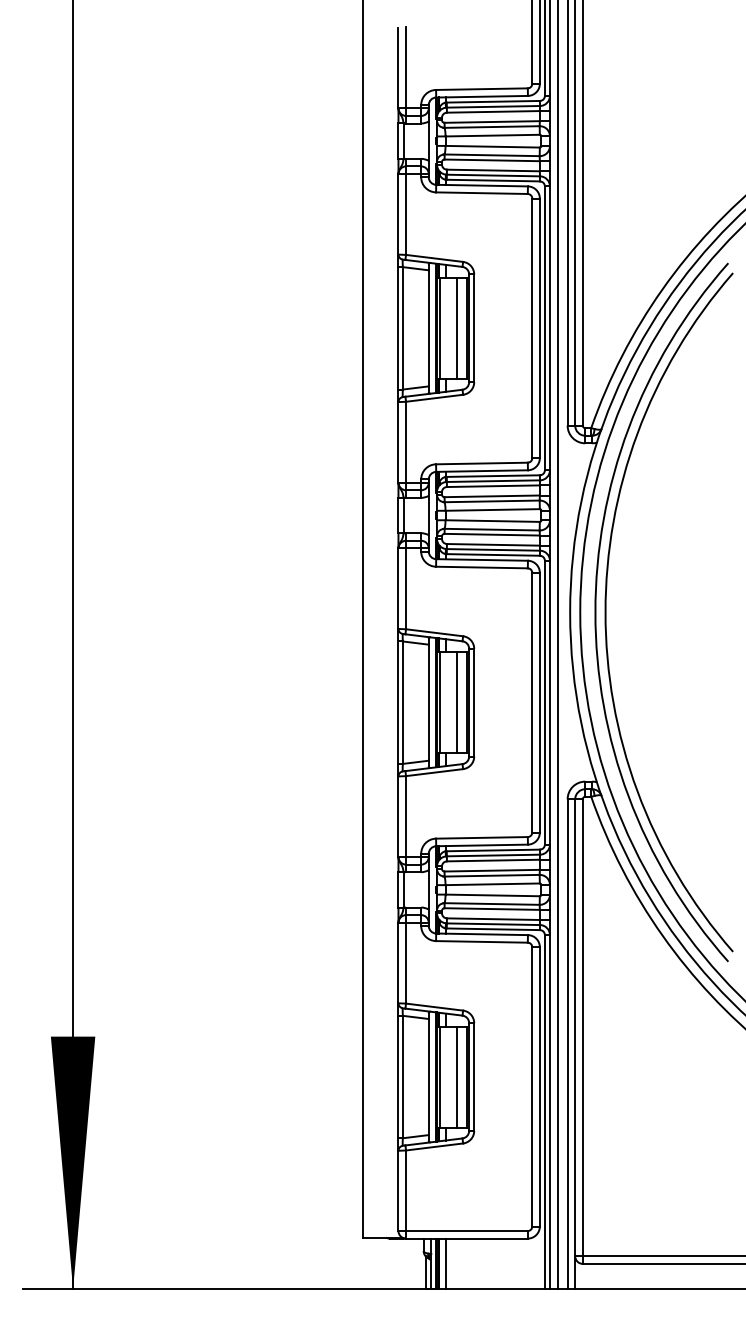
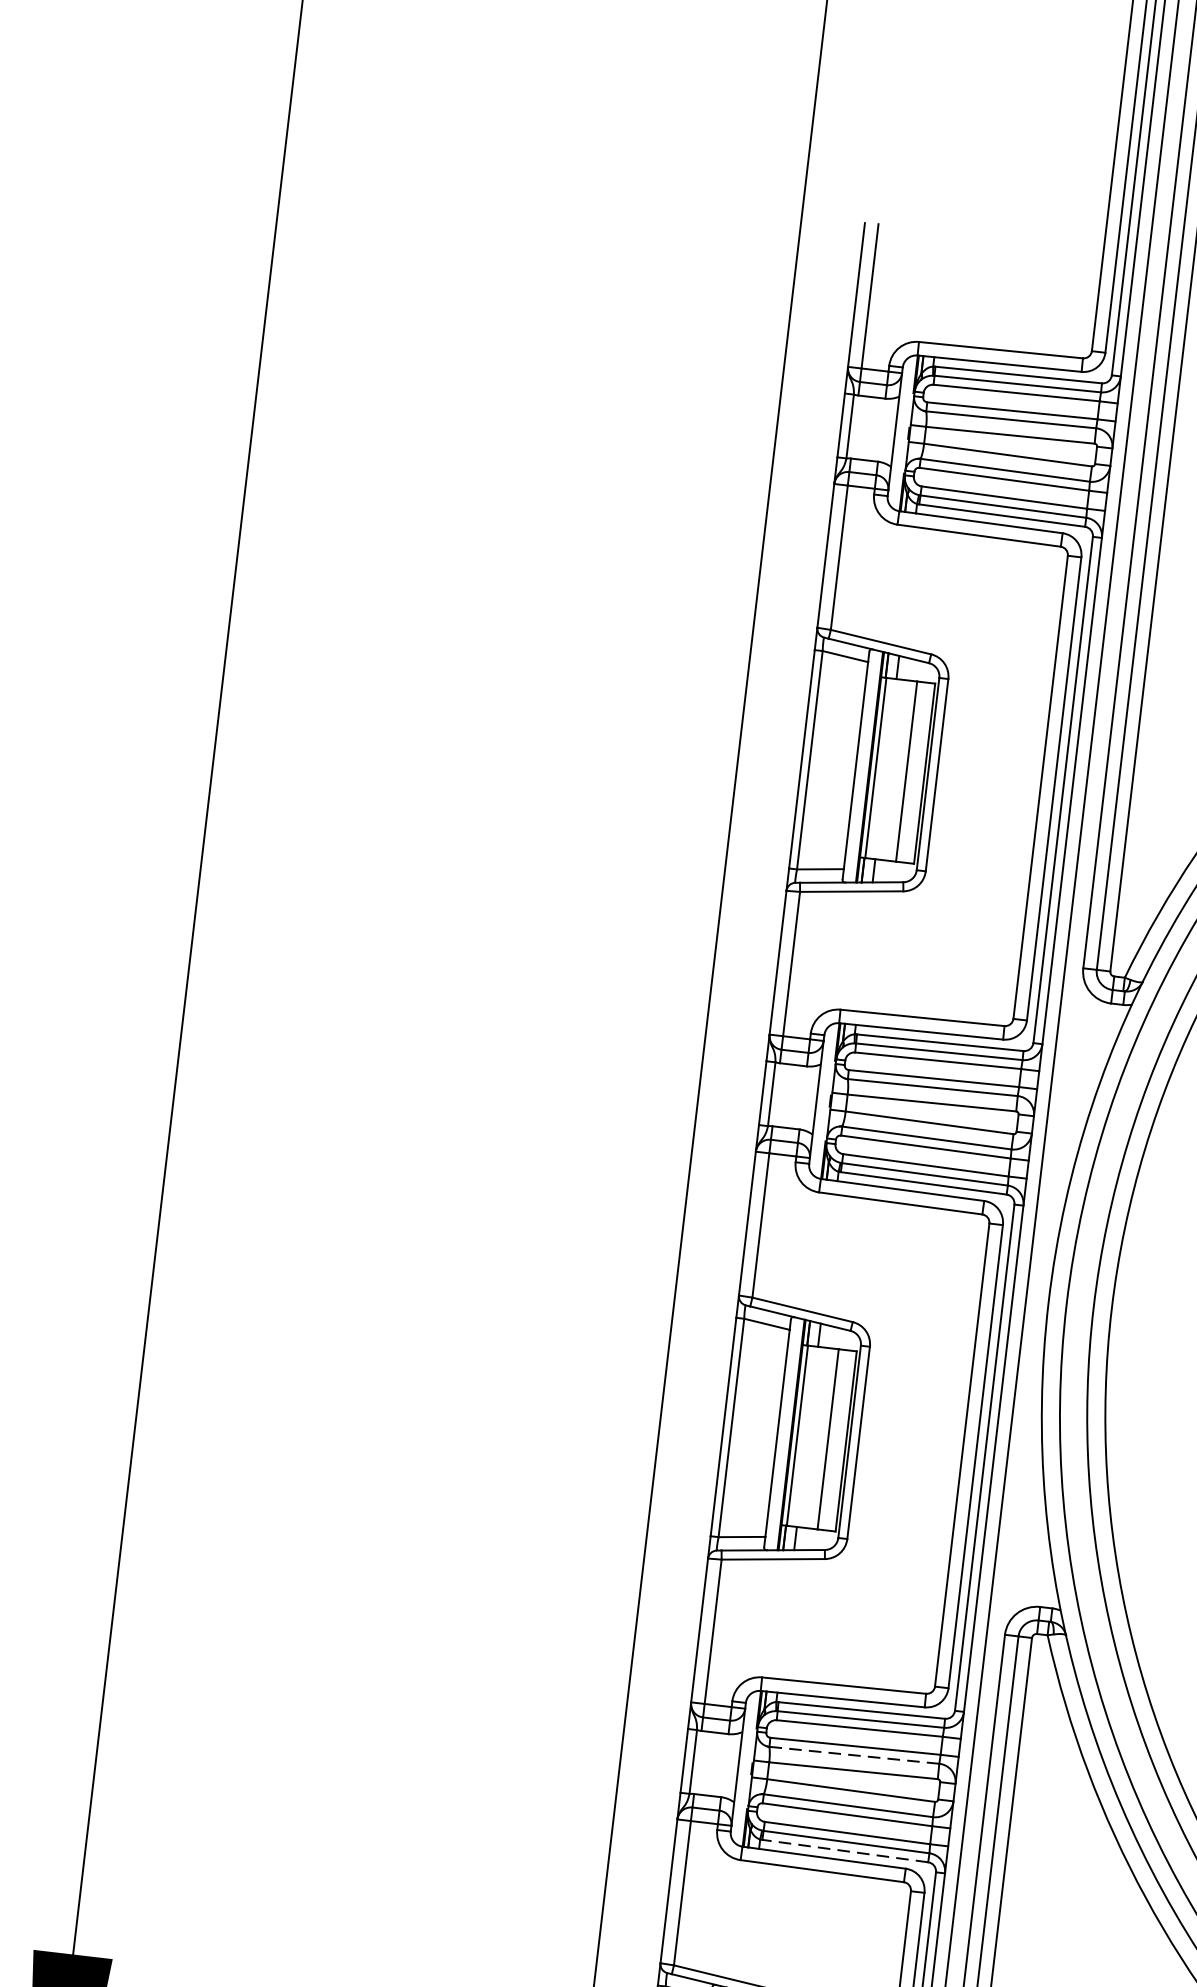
line: (492, 875) -> (855, 1754), solid -> dashed
line: (493, 929) -> (845, 1851), solid -> dashed

